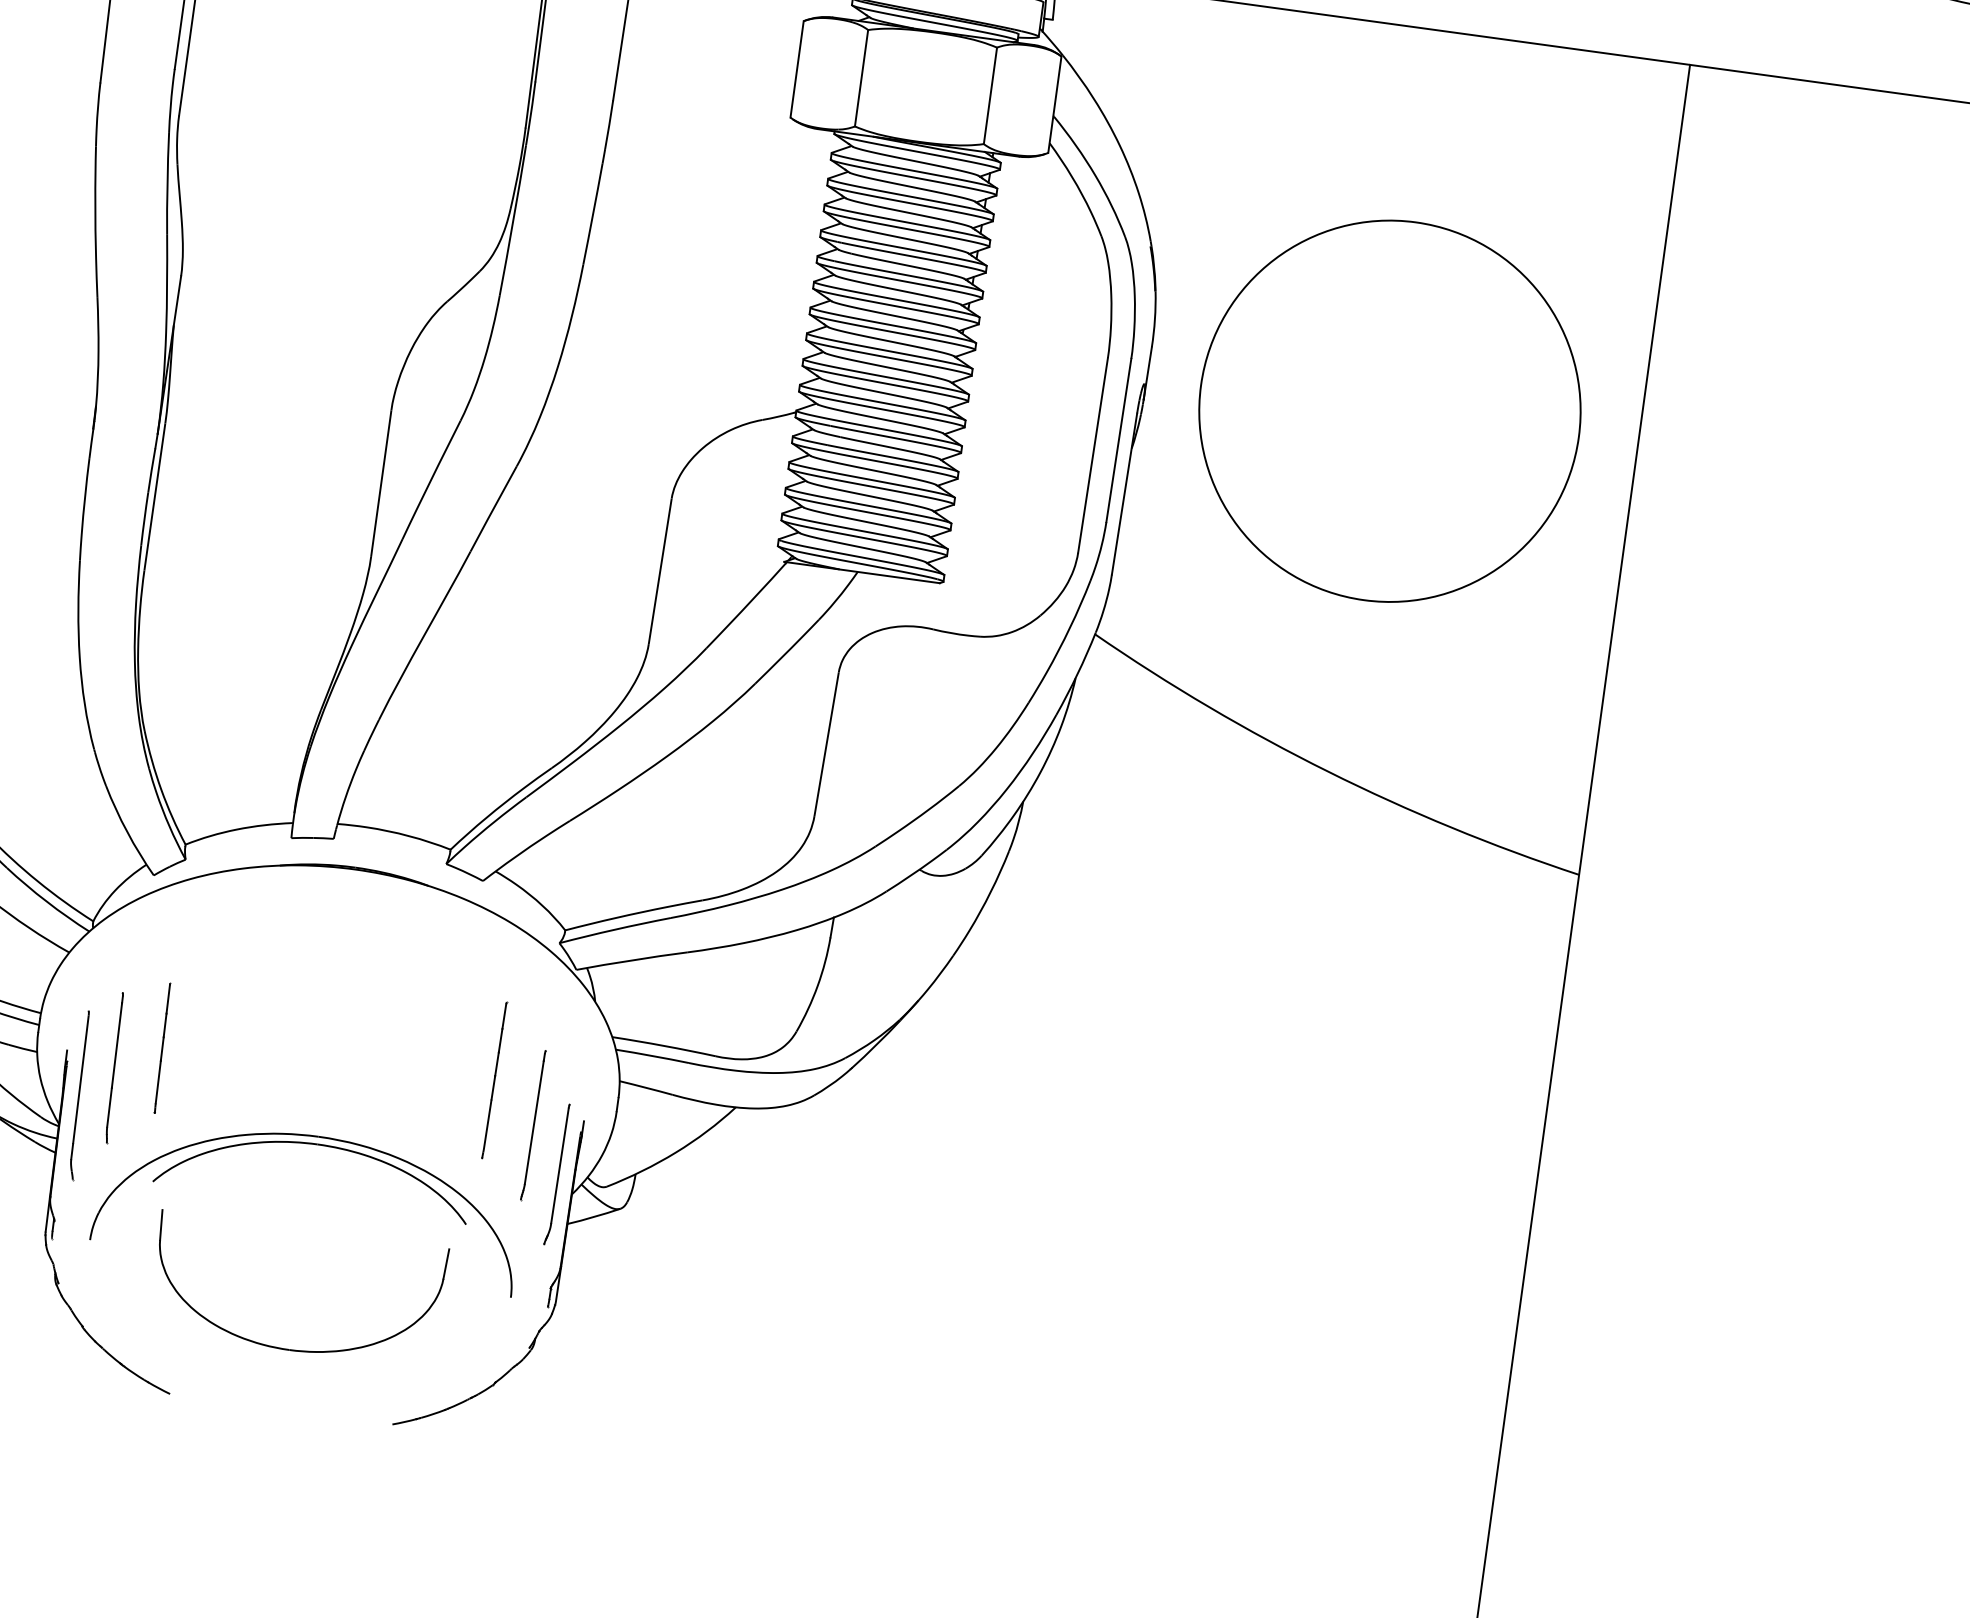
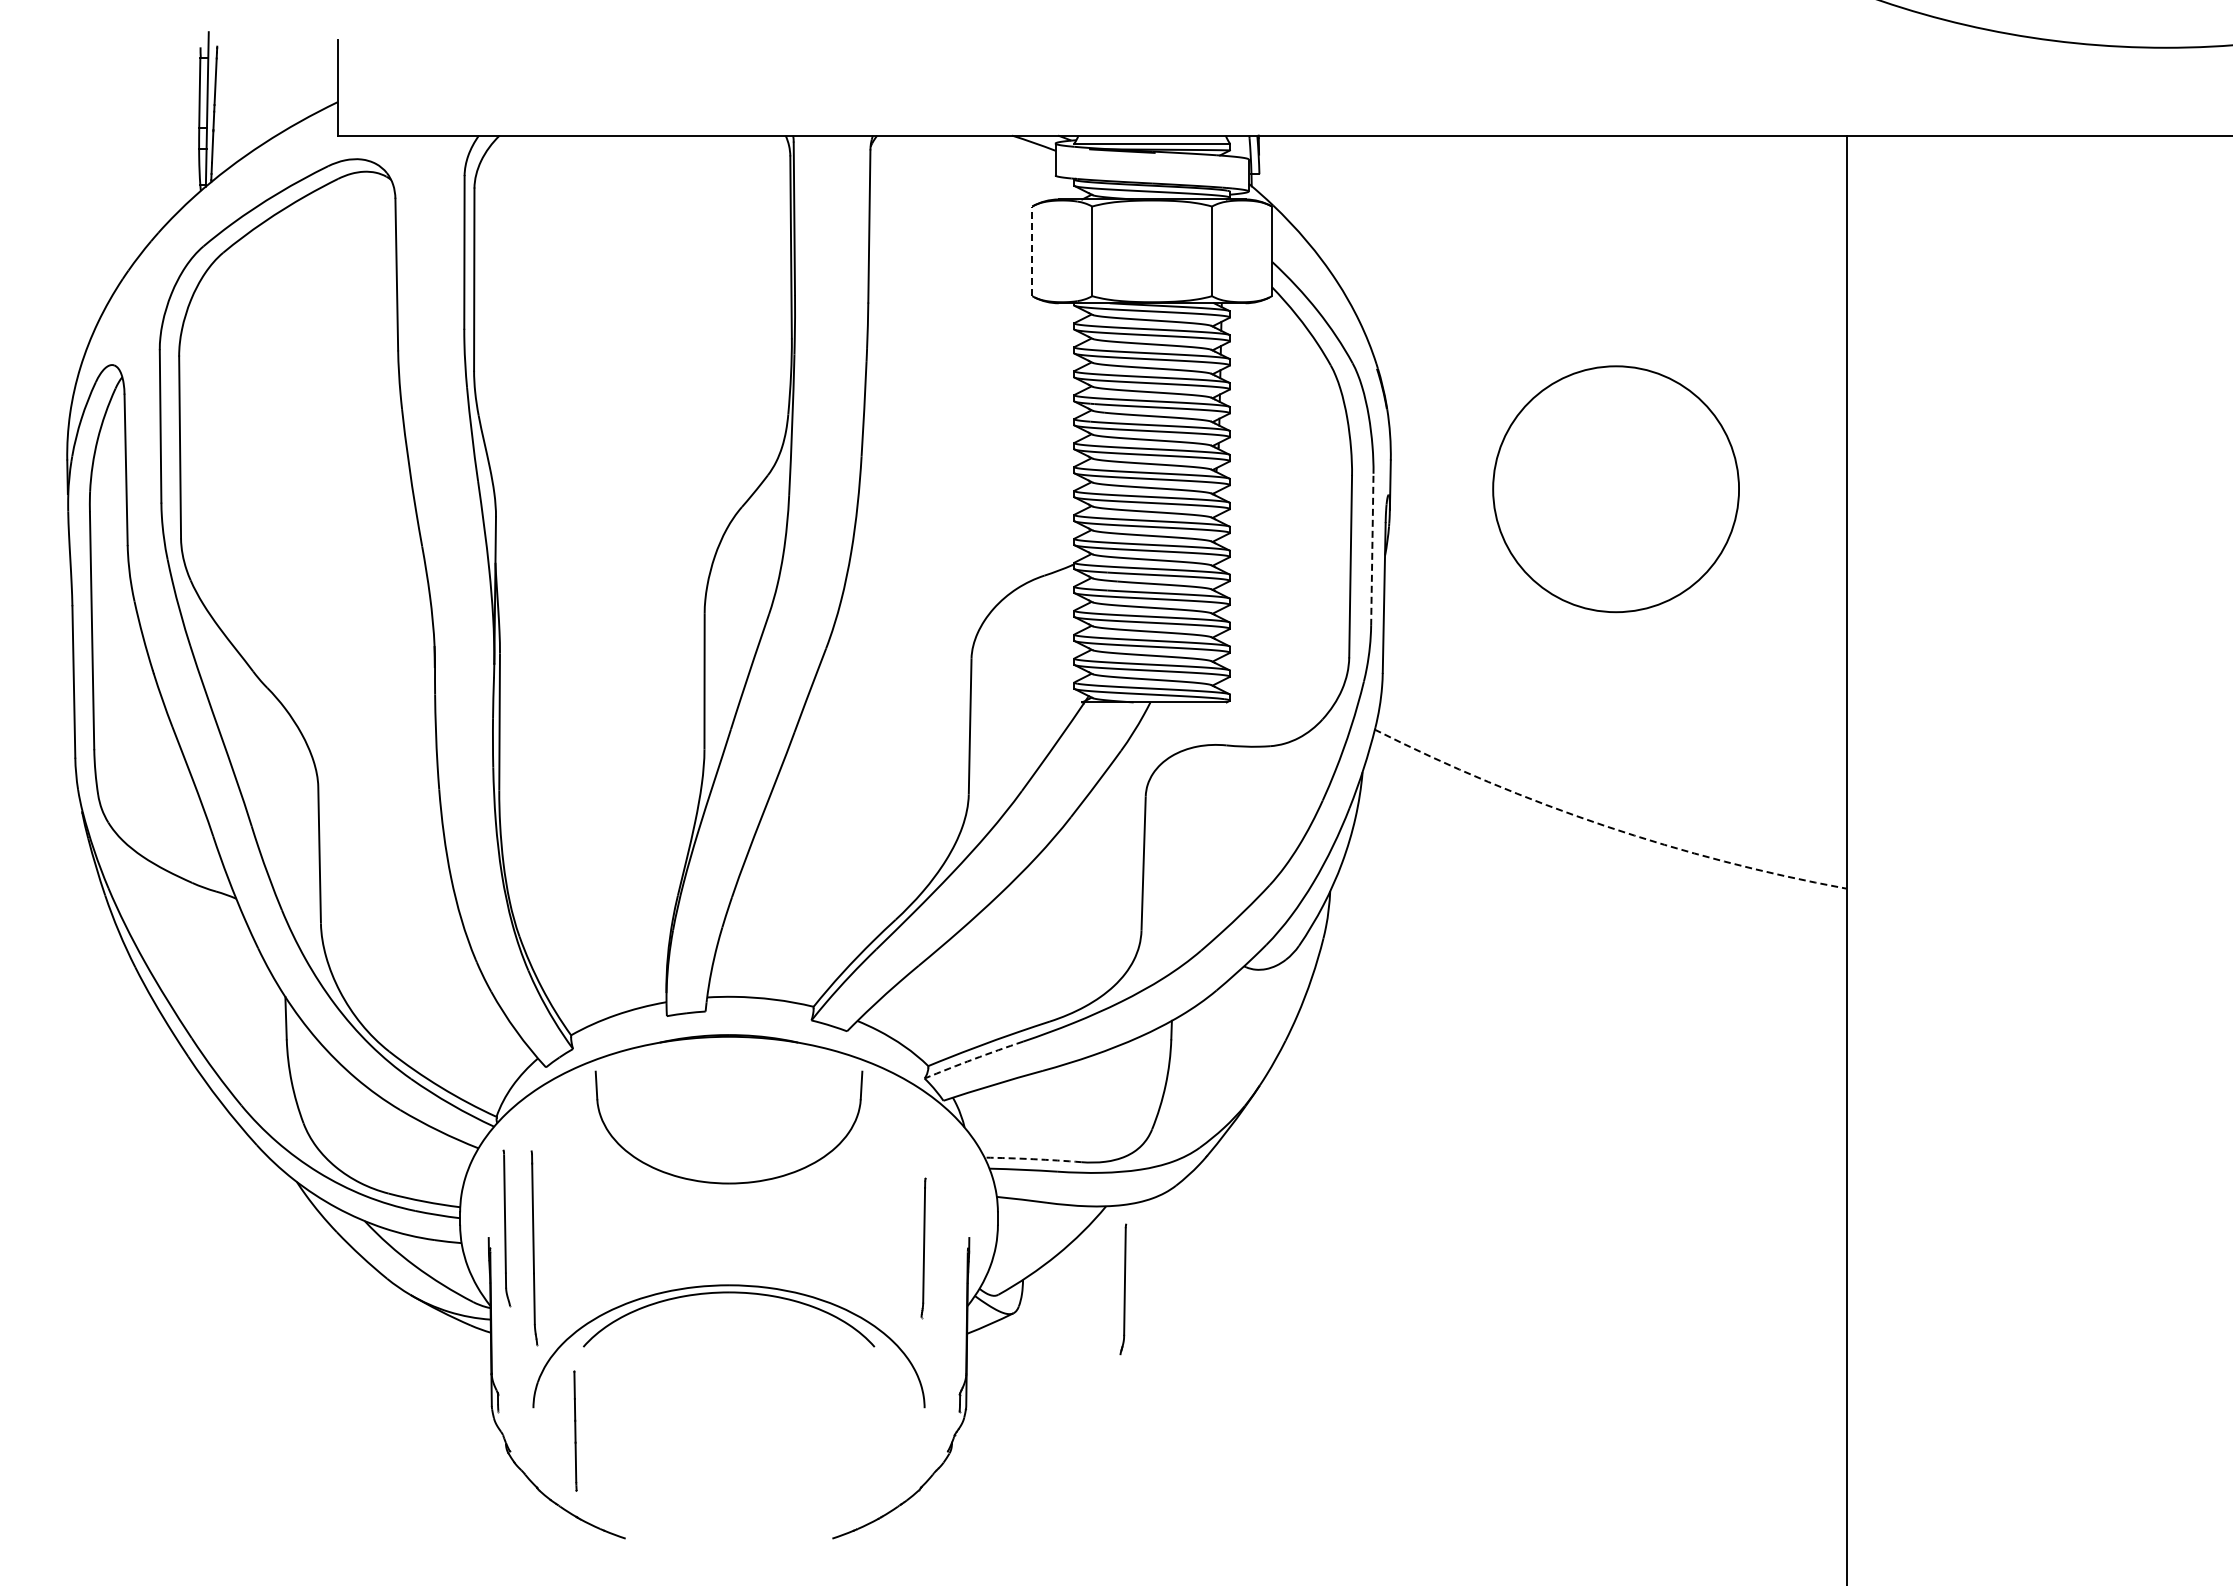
line: (797, 69) -> (1032, 251), solid -> dashed
circle: (1389, 410) -> (1615, 488), size x0.7
line: (1119, 440) -> (1372, 549), solid -> dashed
arc: (1327, 771) -> (1604, 825), solid -> dashed
arc: (614, 929) -> (973, 1059), solid -> dashed
arc: (664, 1046) -> (1033, 1159), solid -> dashed
line: (162, 1047) -> (575, 1430), moved
part: (114, 1068) -> (534, 1248), size x1.4
line: (494, 1080) -> (882, 1211), removed
part: (80, 1095) -> (506, 1228), moved
part: (557, 1174) -> (1123, 1289), moved
part: (288, 1348) -> (728, 1182), moved

